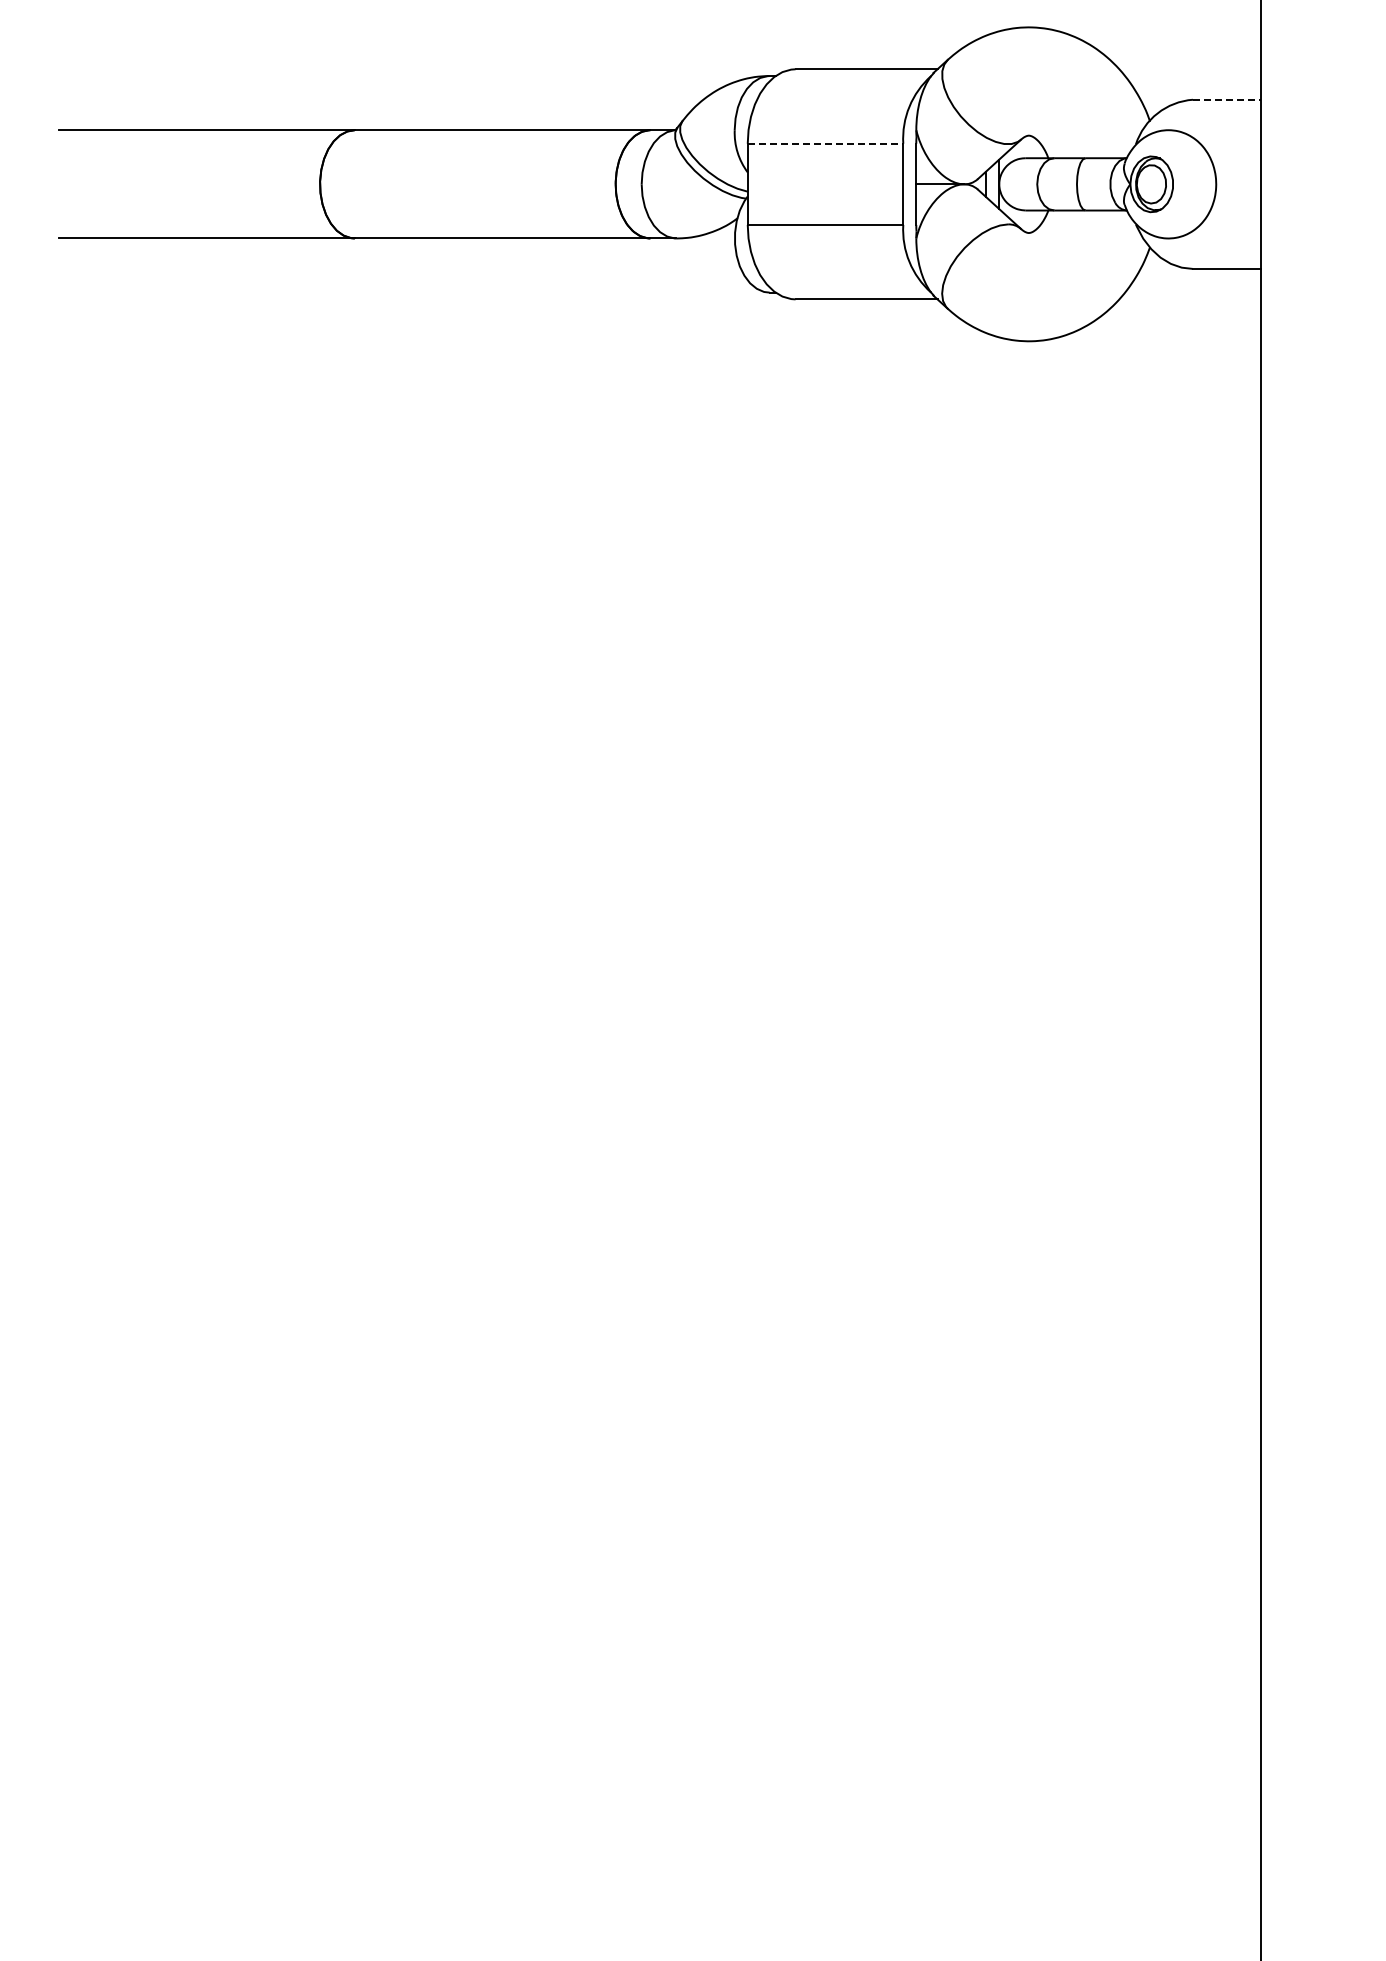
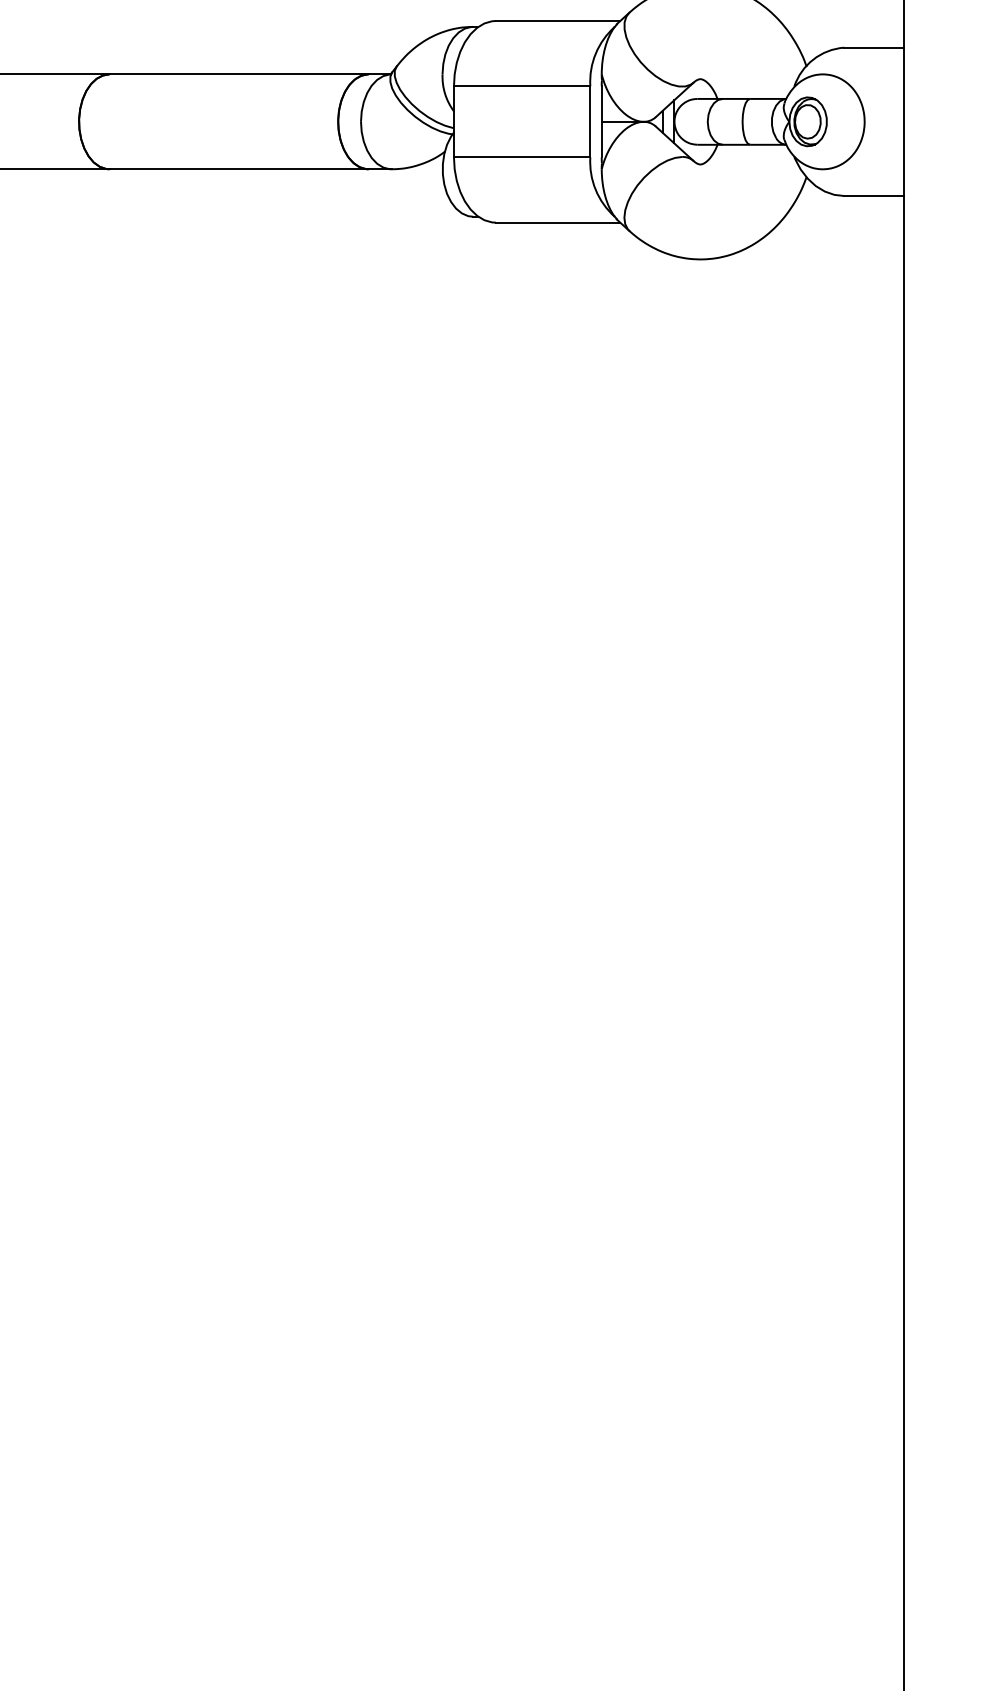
line: (1227, 99) -> (874, 47), dashed -> solid
line: (825, 143) -> (522, 86), dashed -> solid

